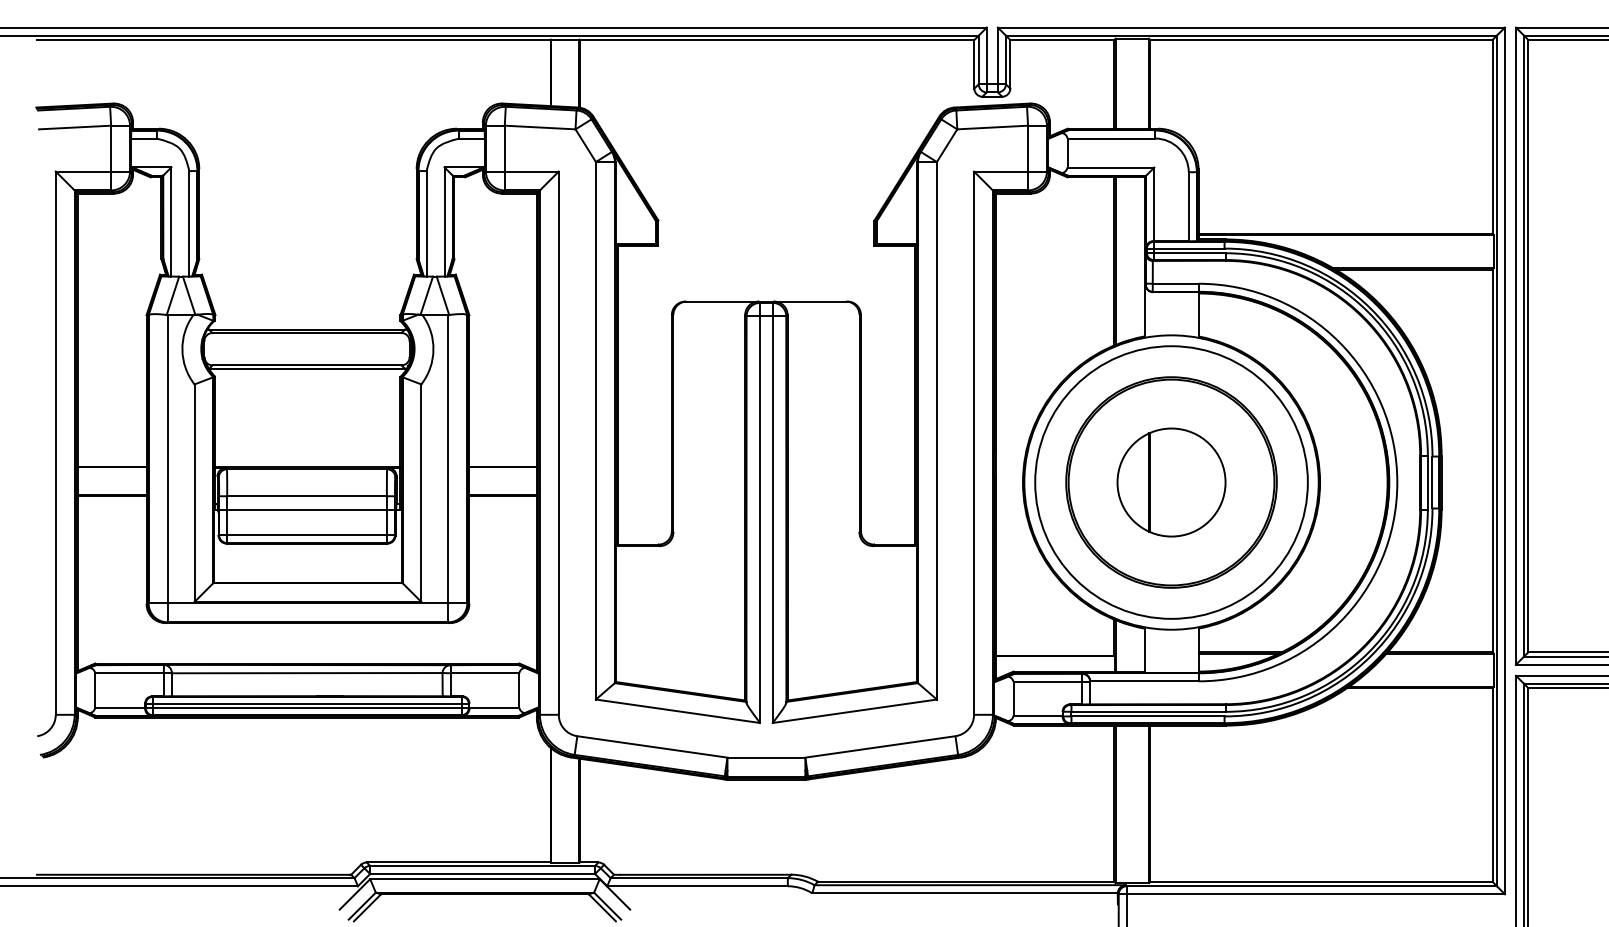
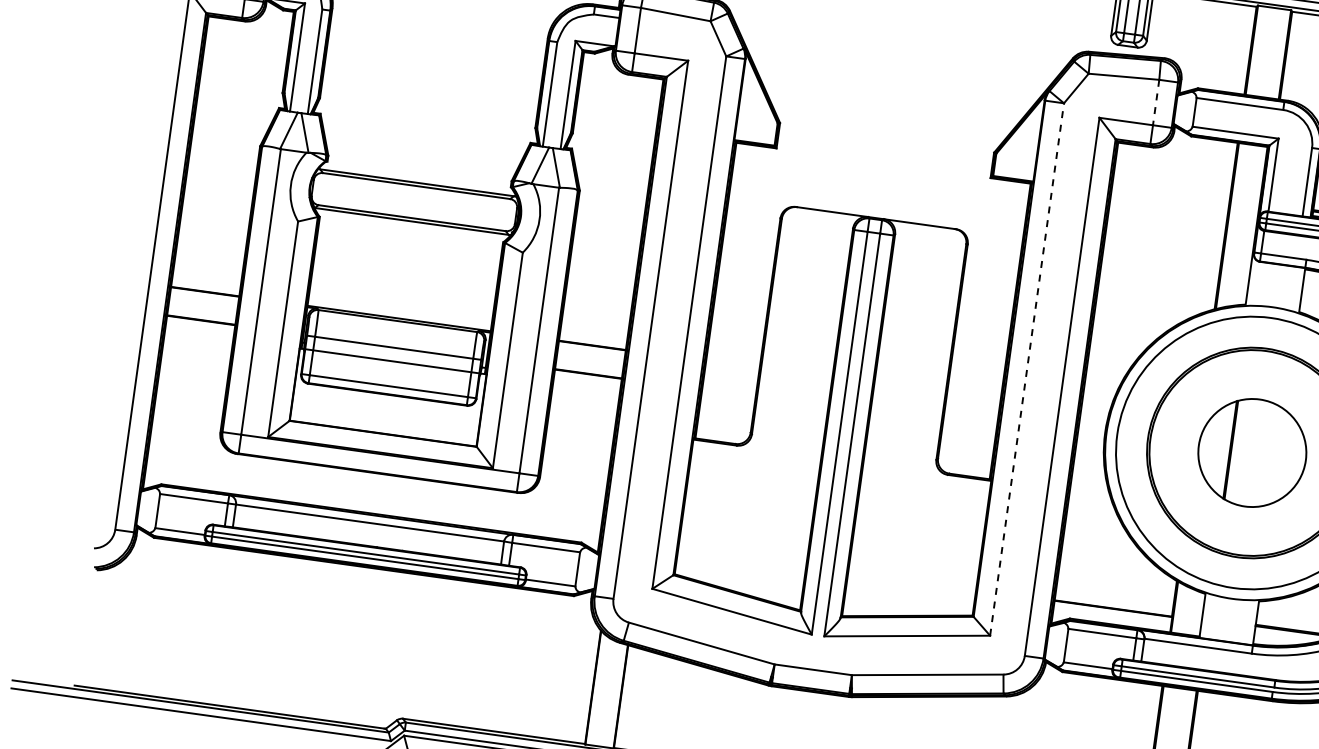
line: (1028, 148) -> (1156, 102), solid -> dashed
line: (936, 430) -> (1026, 369), solid -> dashed

